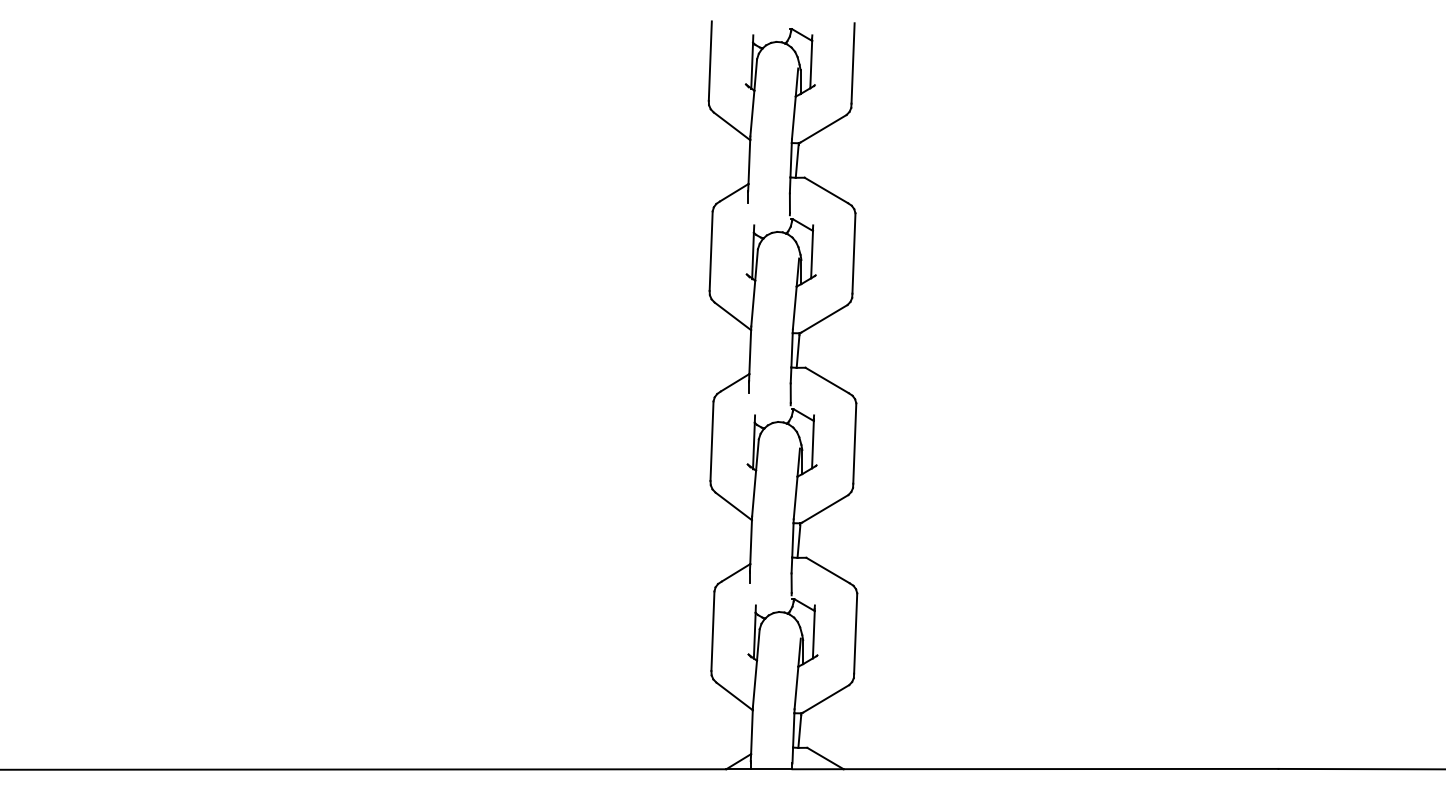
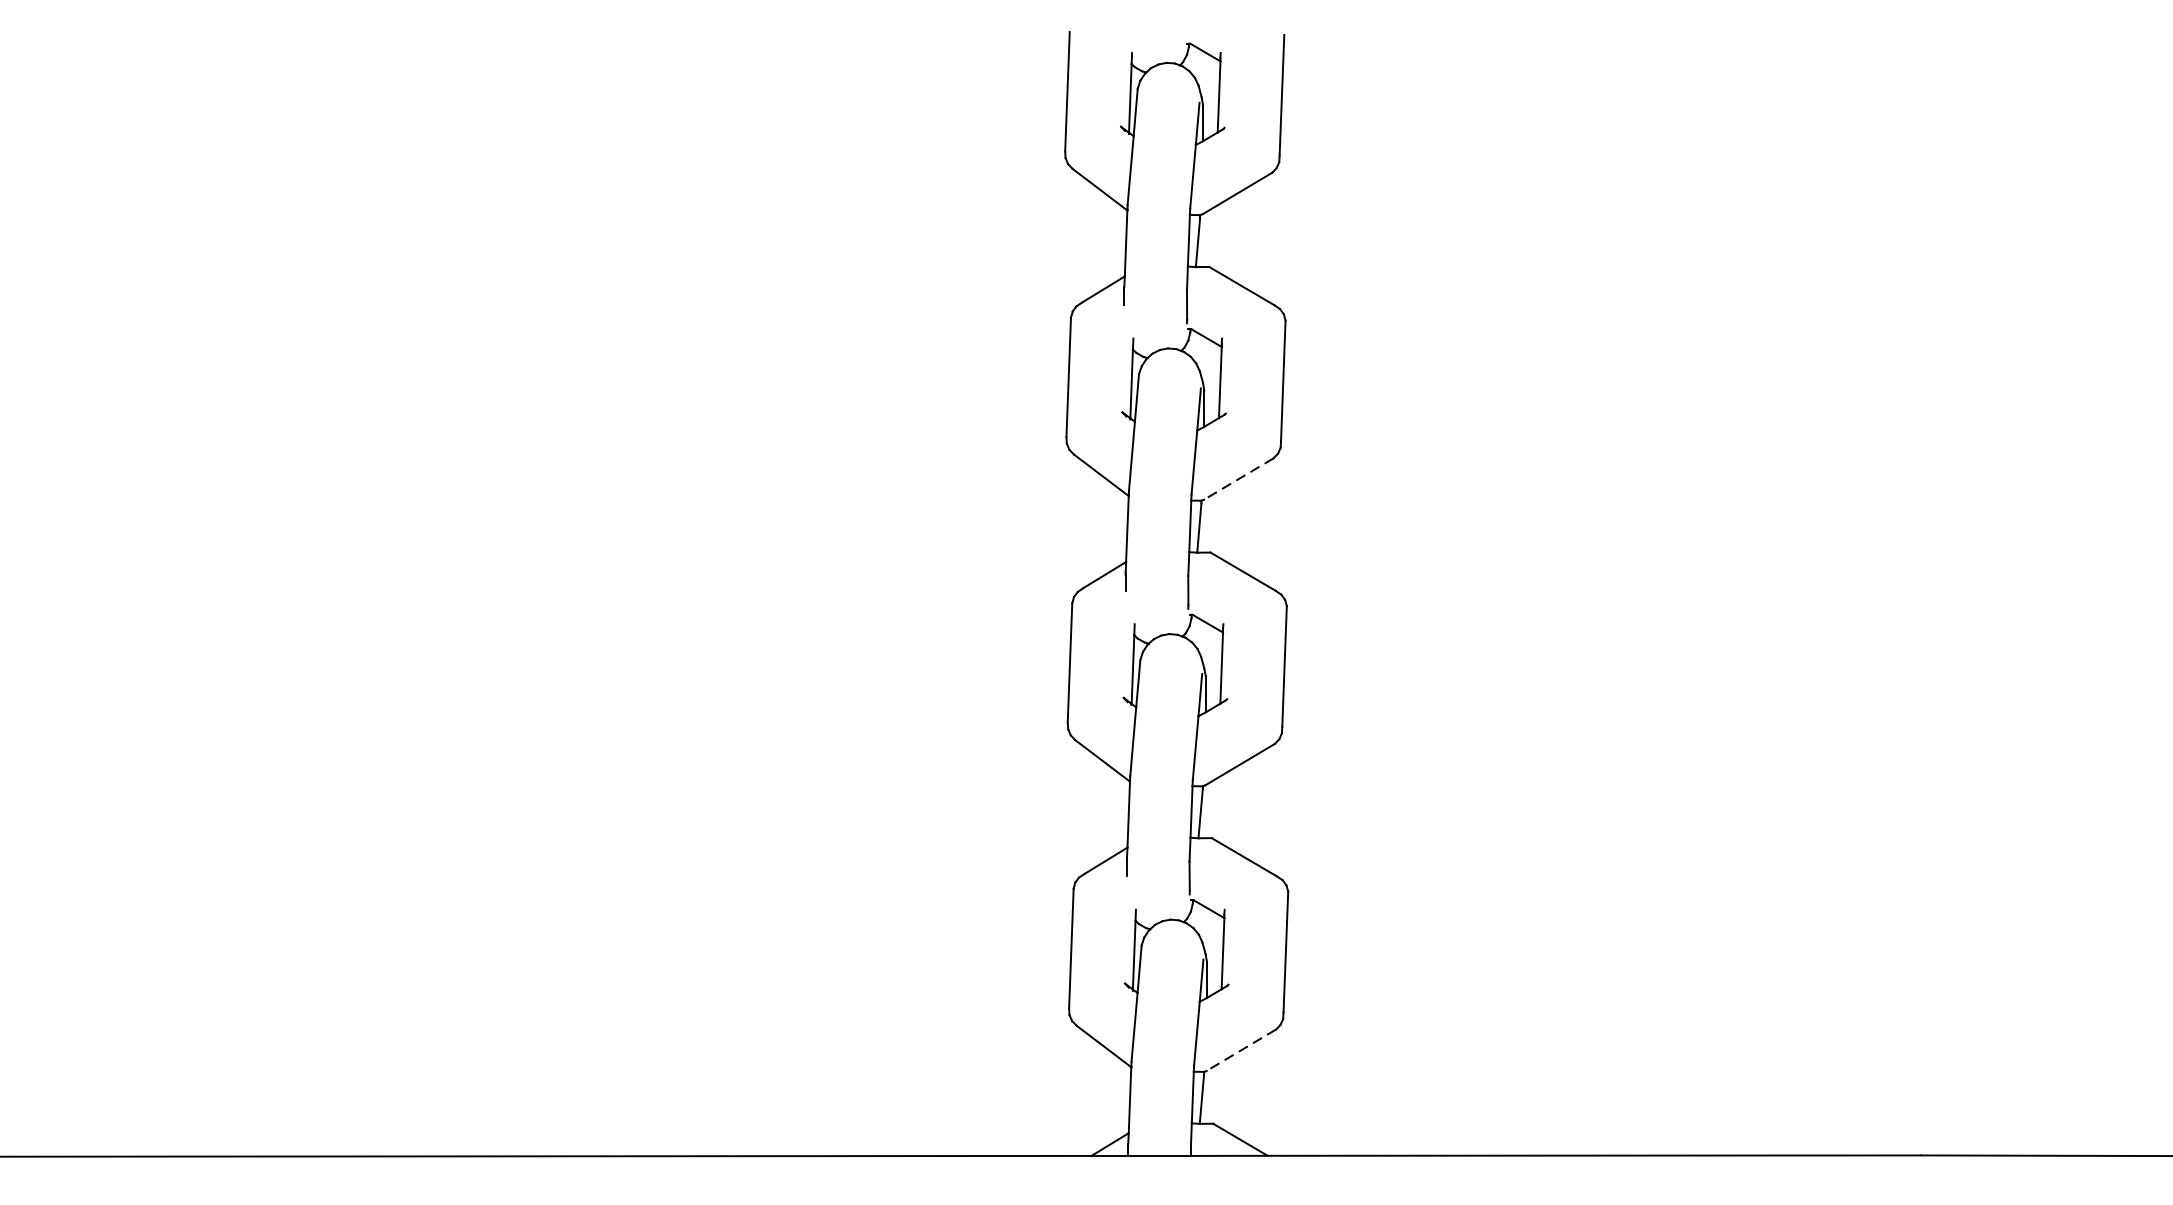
line: (824, 318) -> (1239, 478), solid -> dashed
line: (826, 698) -> (1242, 1049), solid -> dashed

